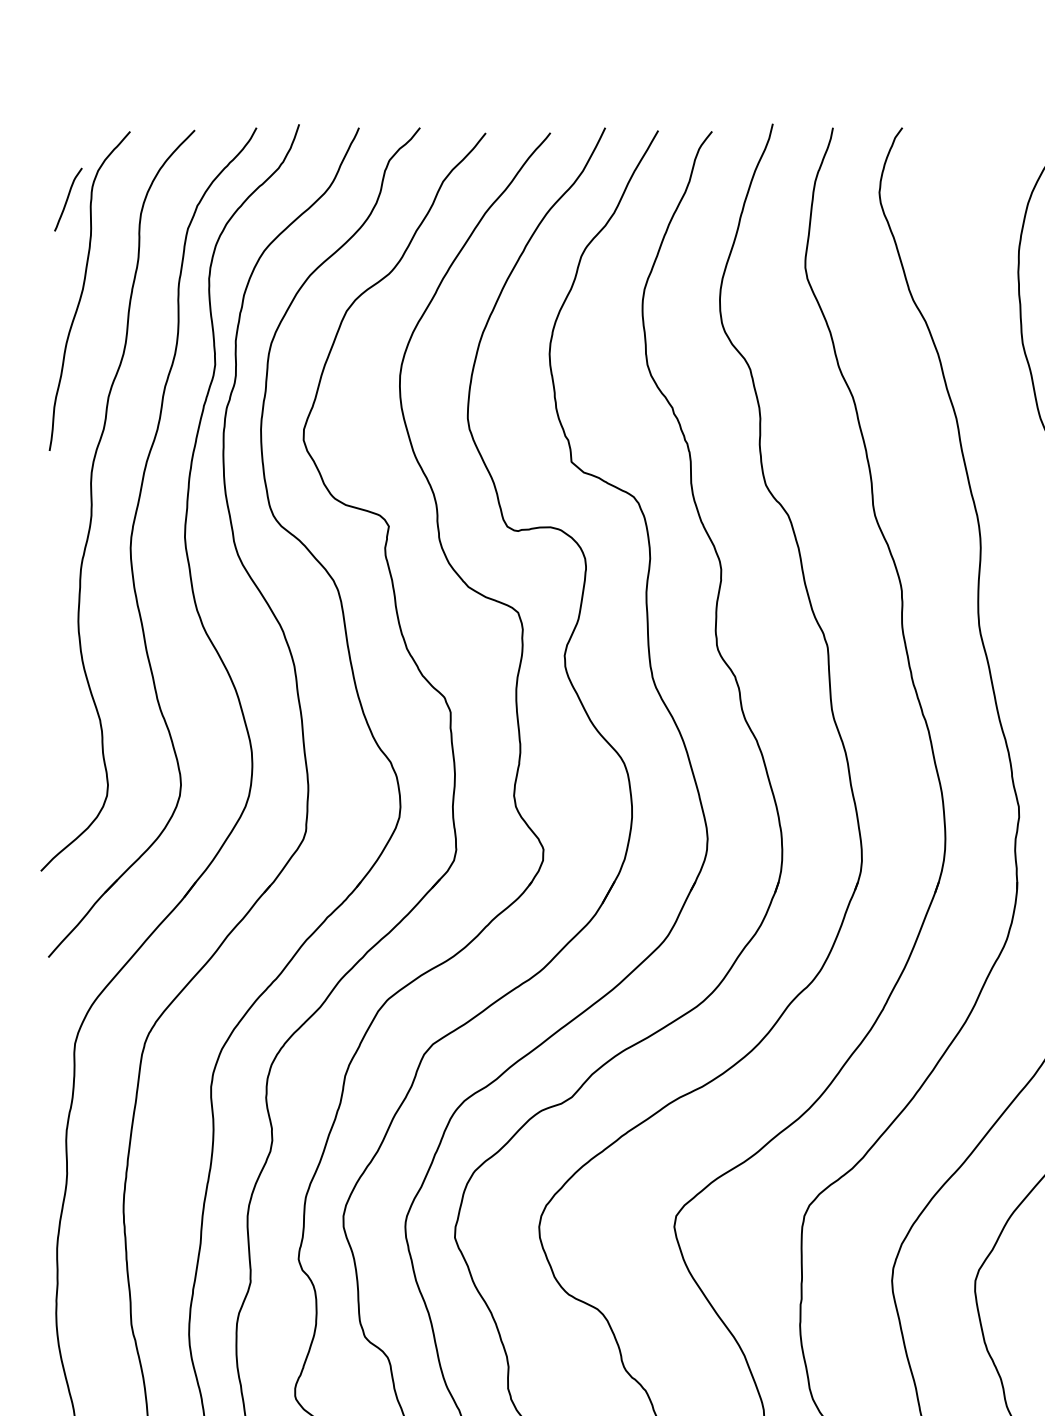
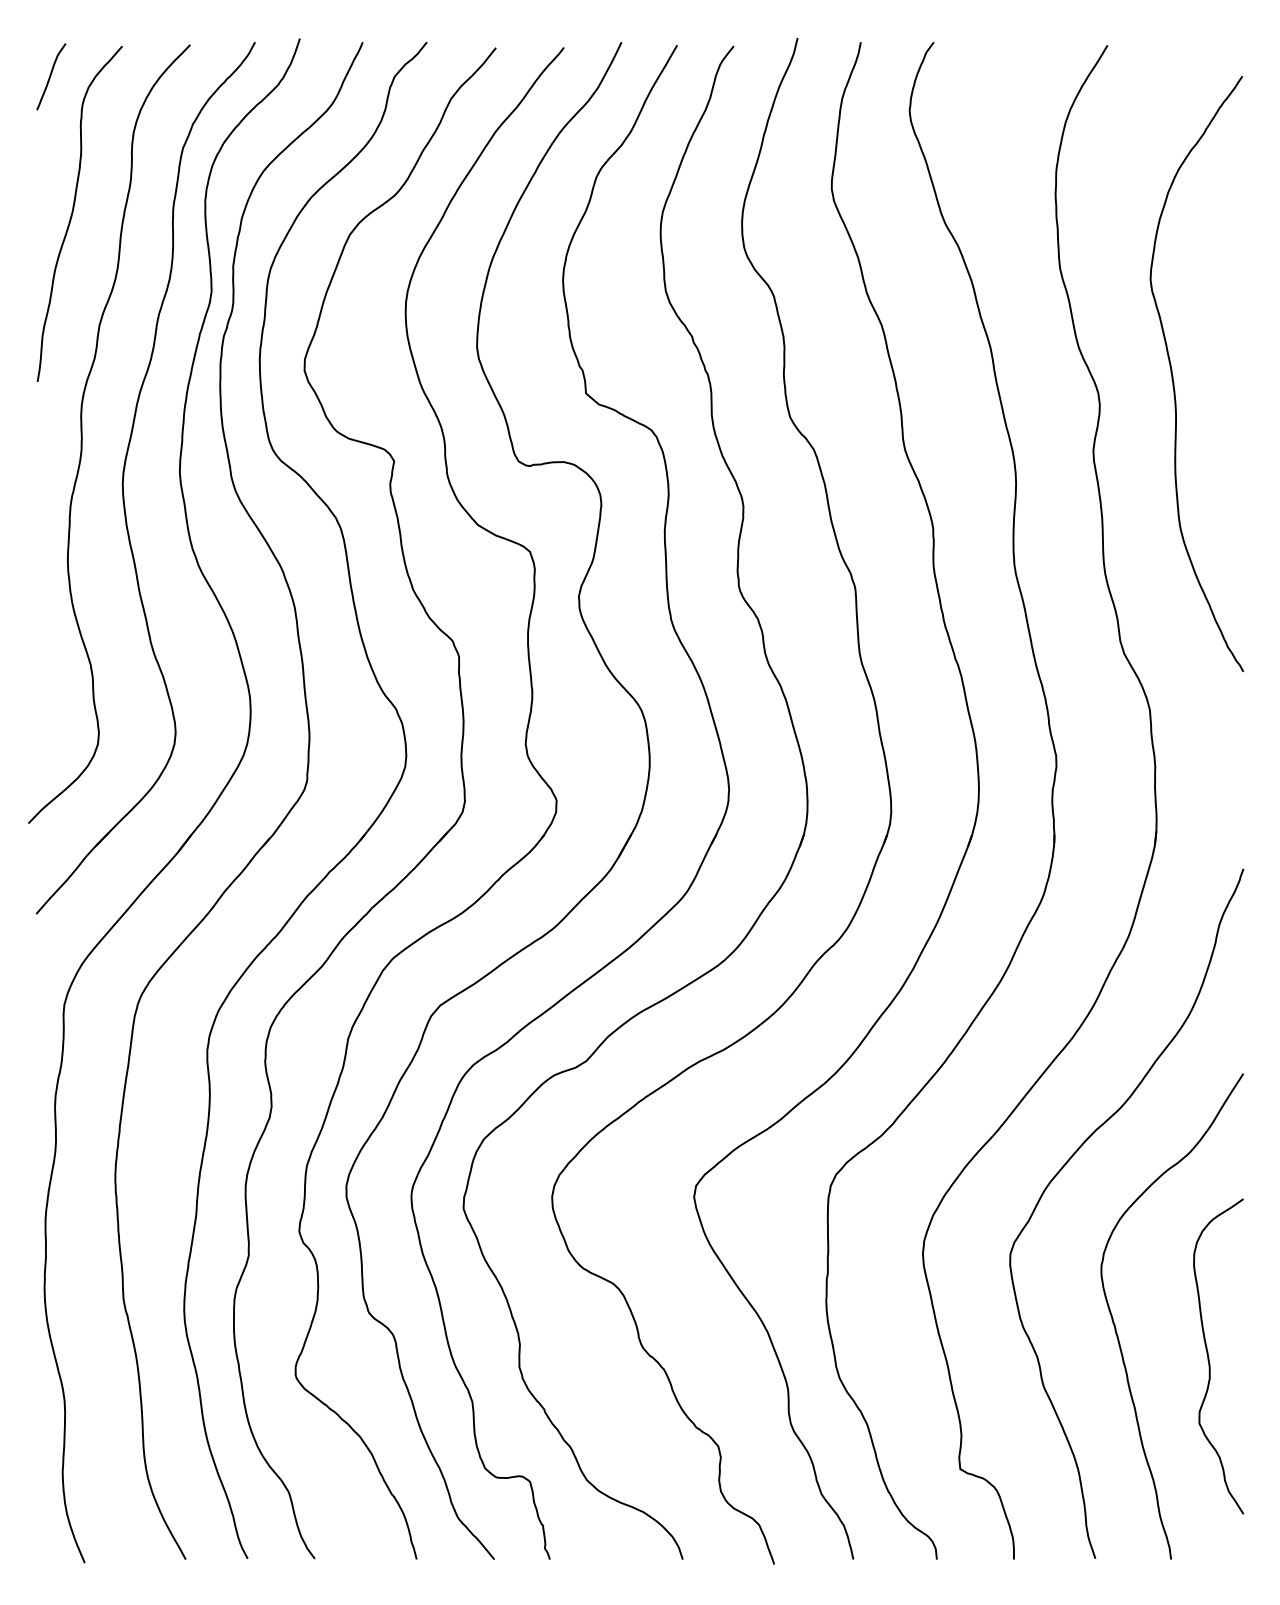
curve: (68, 199) -> (51, 76), moved

